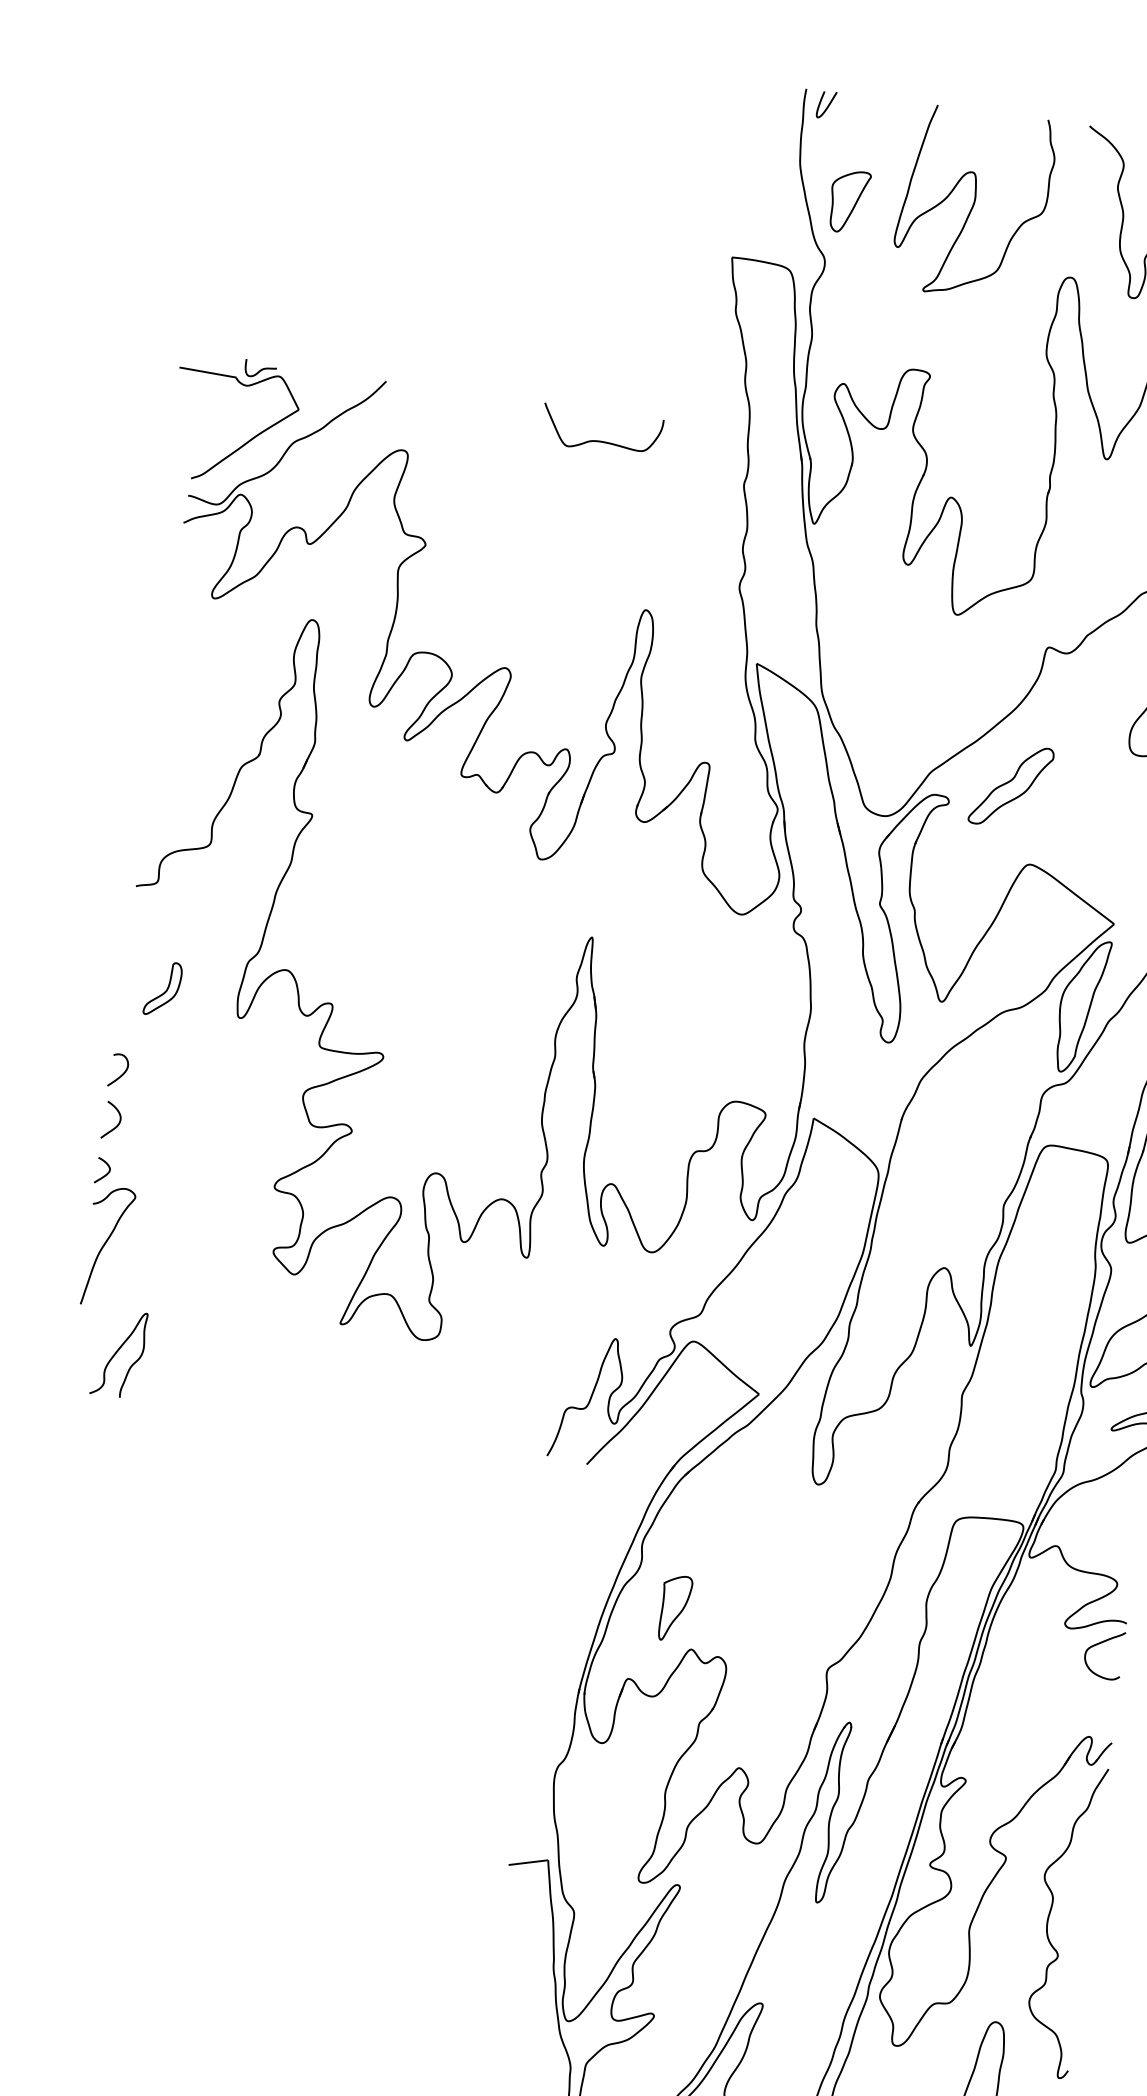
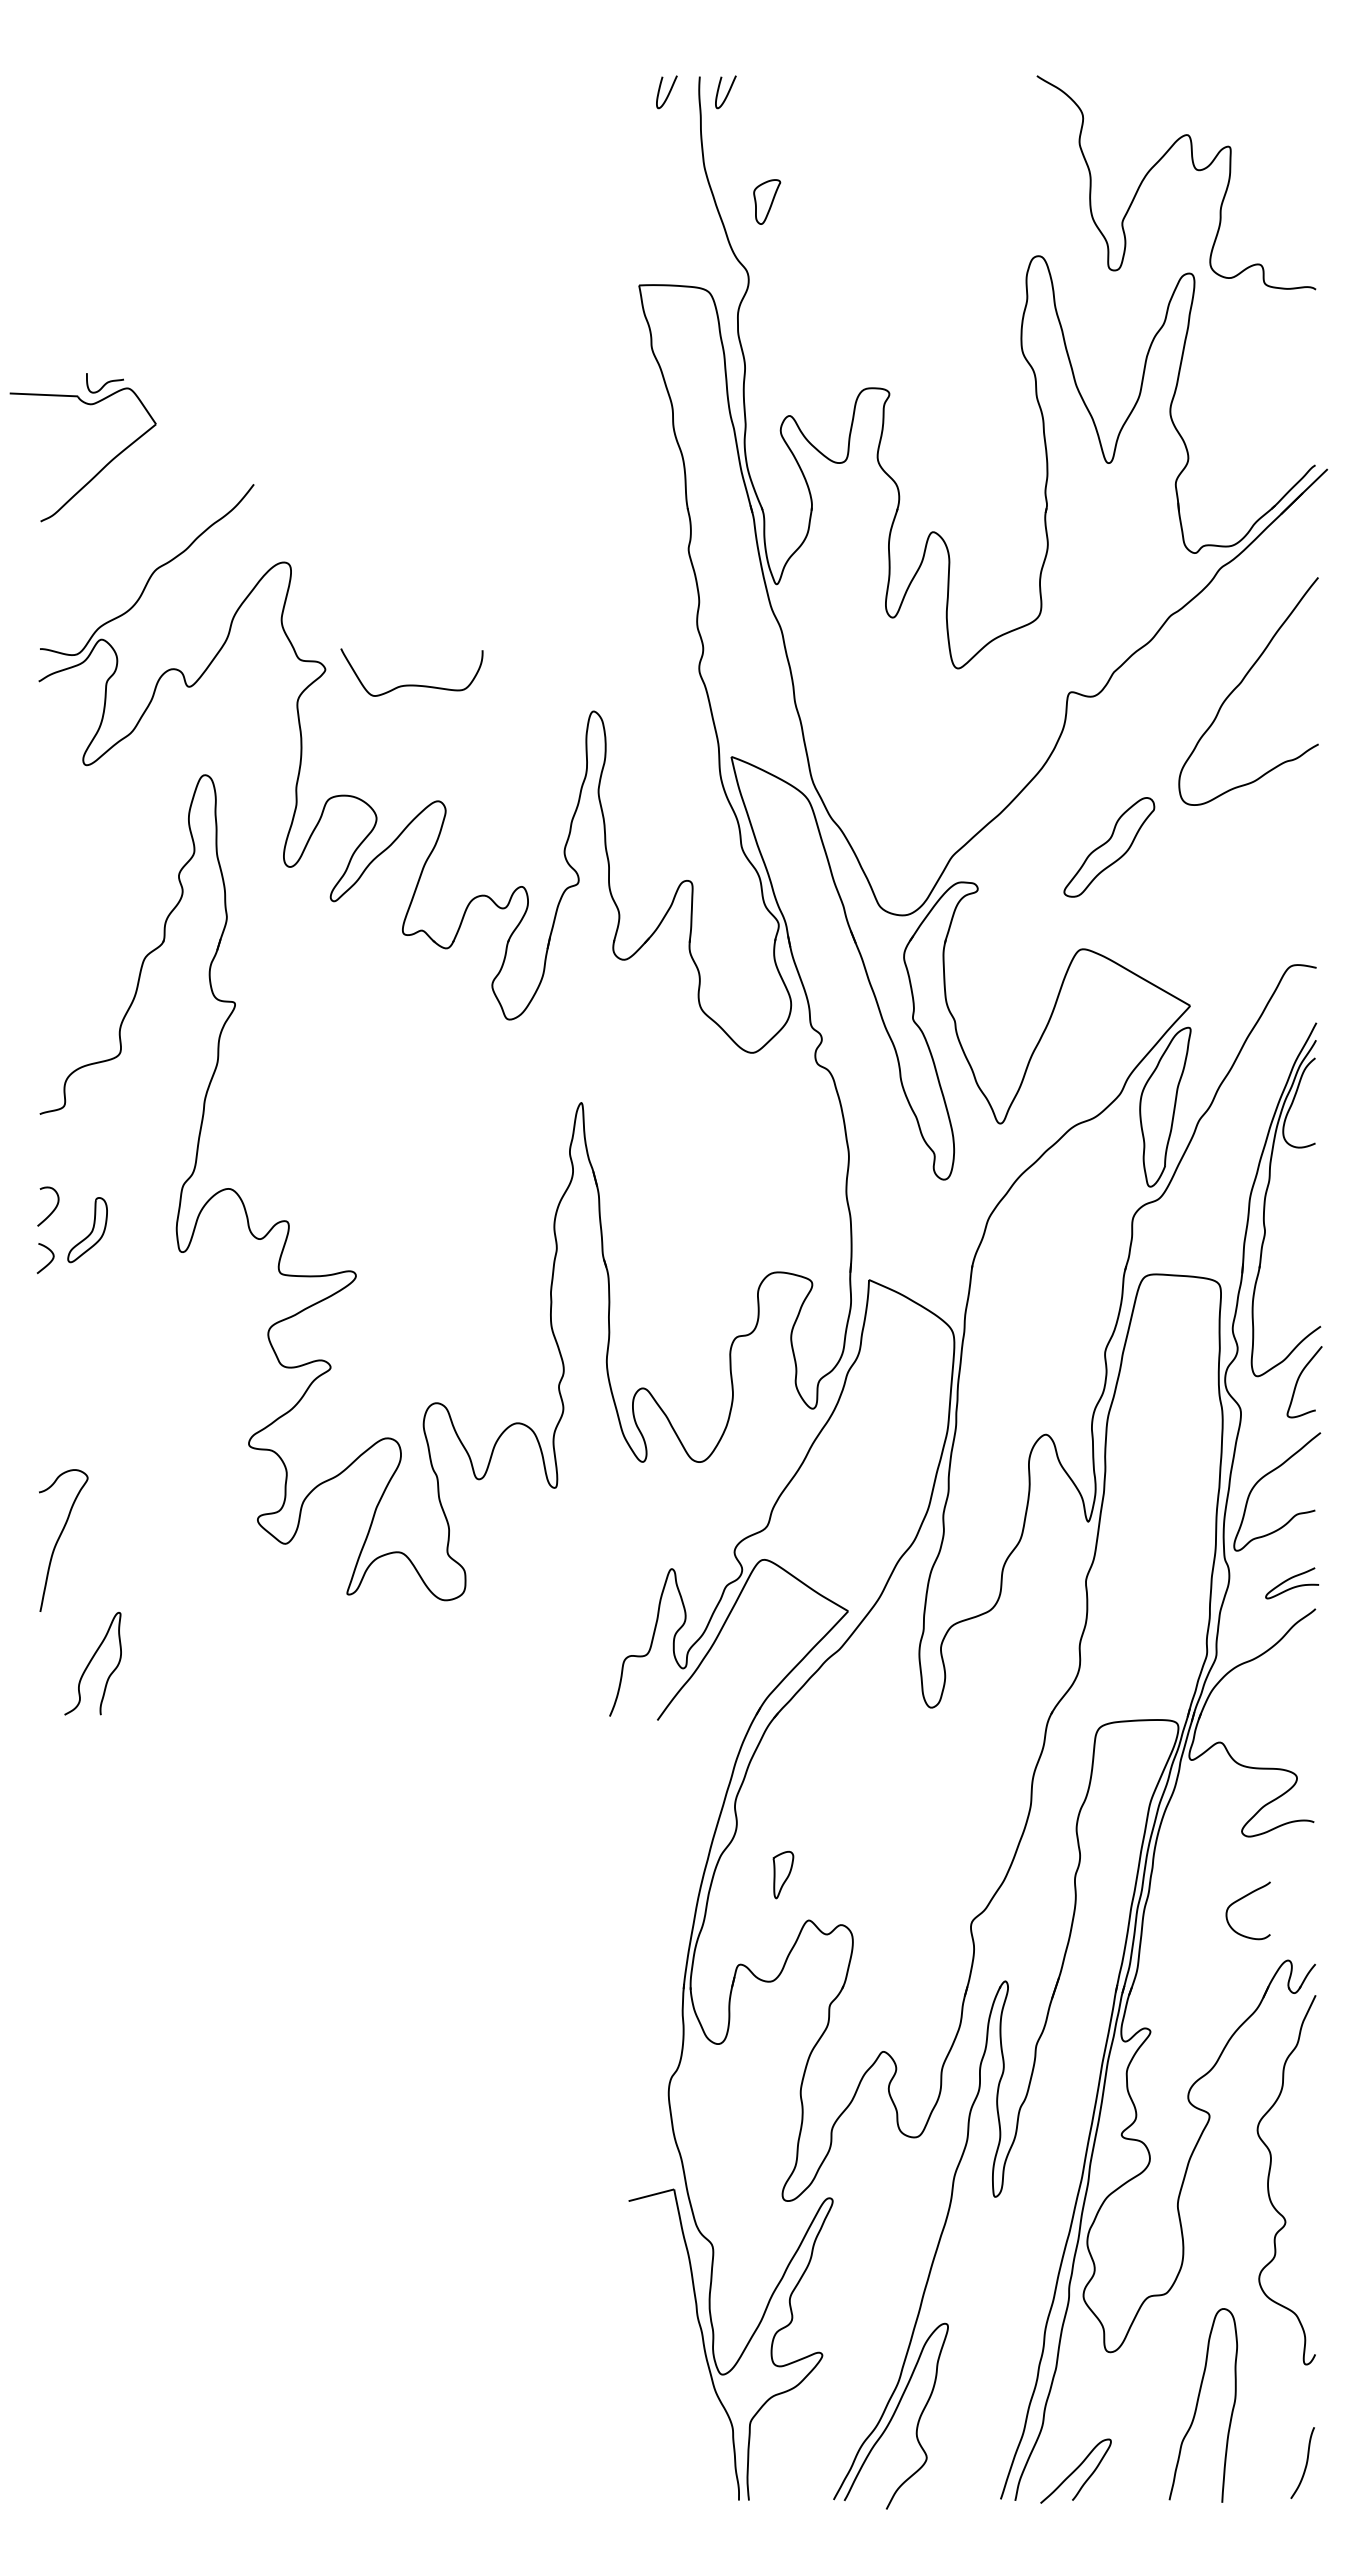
curve: (778, 98) -> (668, 92), added
part: (848, 201) -> (766, 201), size x0.6
curve: (973, 204) -> (913, 185), removed
part: (249, 440) -> (102, 467), moved
curve: (600, 440) -> (411, 684), moved
part: (1011, 786) -> (1109, 847), moved
curve: (121, 1074) -> (52, 1210), moved
curve: (117, 1124) -> (55, 1395), removed
curve: (105, 1173) -> (49, 1261), moved
part: (675, 1608) -> (783, 1874), size x0.6
curve: (1098, 1644) -> (1240, 1900), moved

